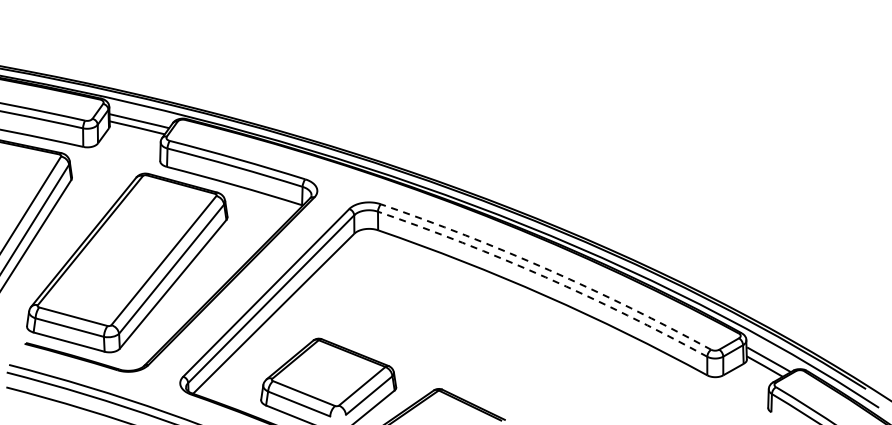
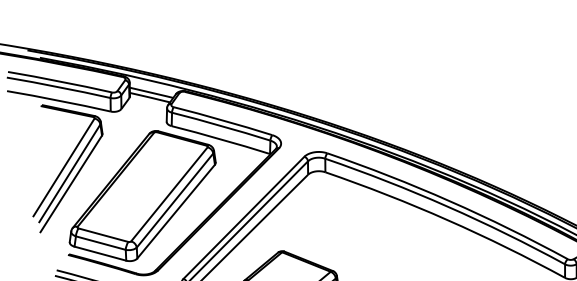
arc: (549, 270) -> (450, 201), dashed -> solid
arc: (545, 277) -> (447, 206), dashed -> solid

